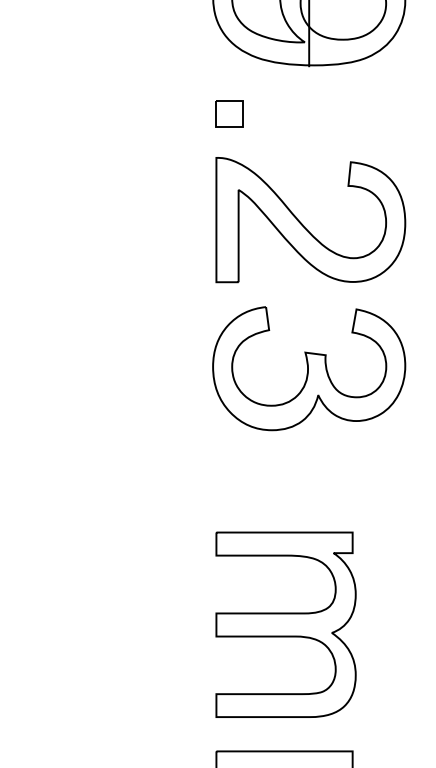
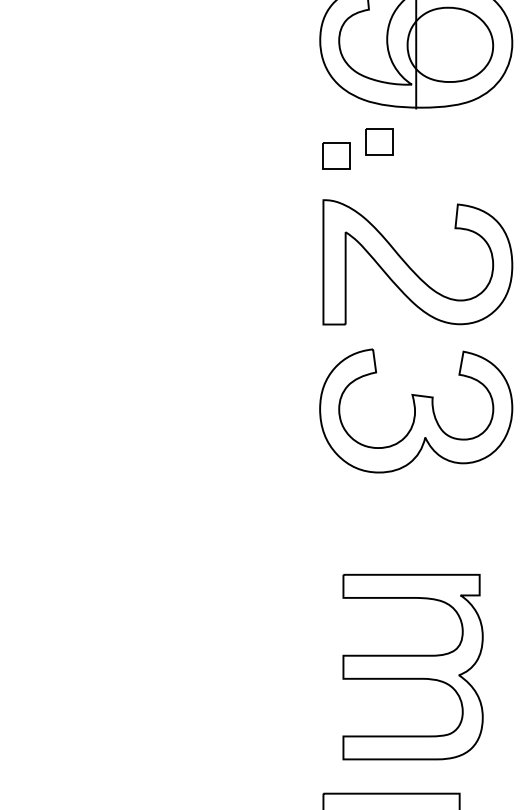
part: (272, 99) -> (379, 141), added
part: (285, 624) -> (412, 666), moved

